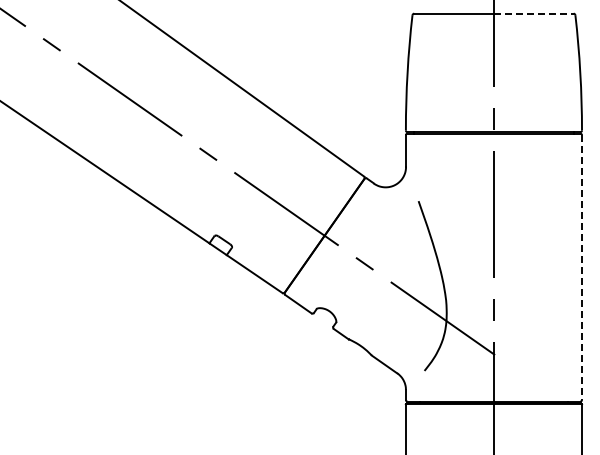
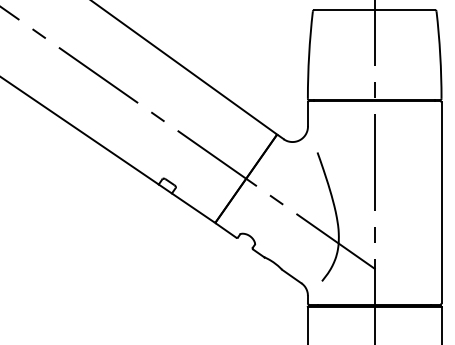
line: (533, 13) -> (404, 10), dashed -> solid
line: (582, 268) -> (441, 203), dashed -> solid

